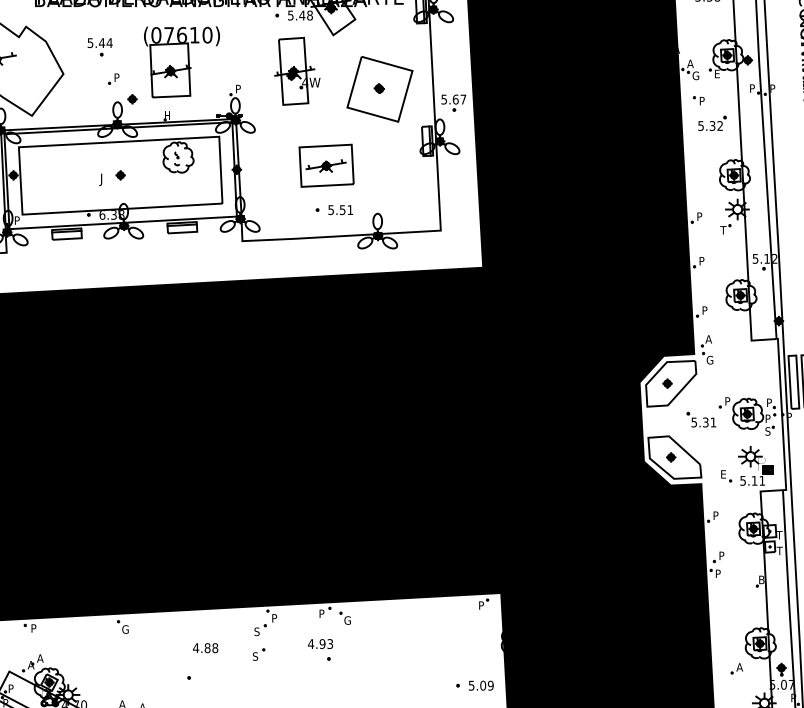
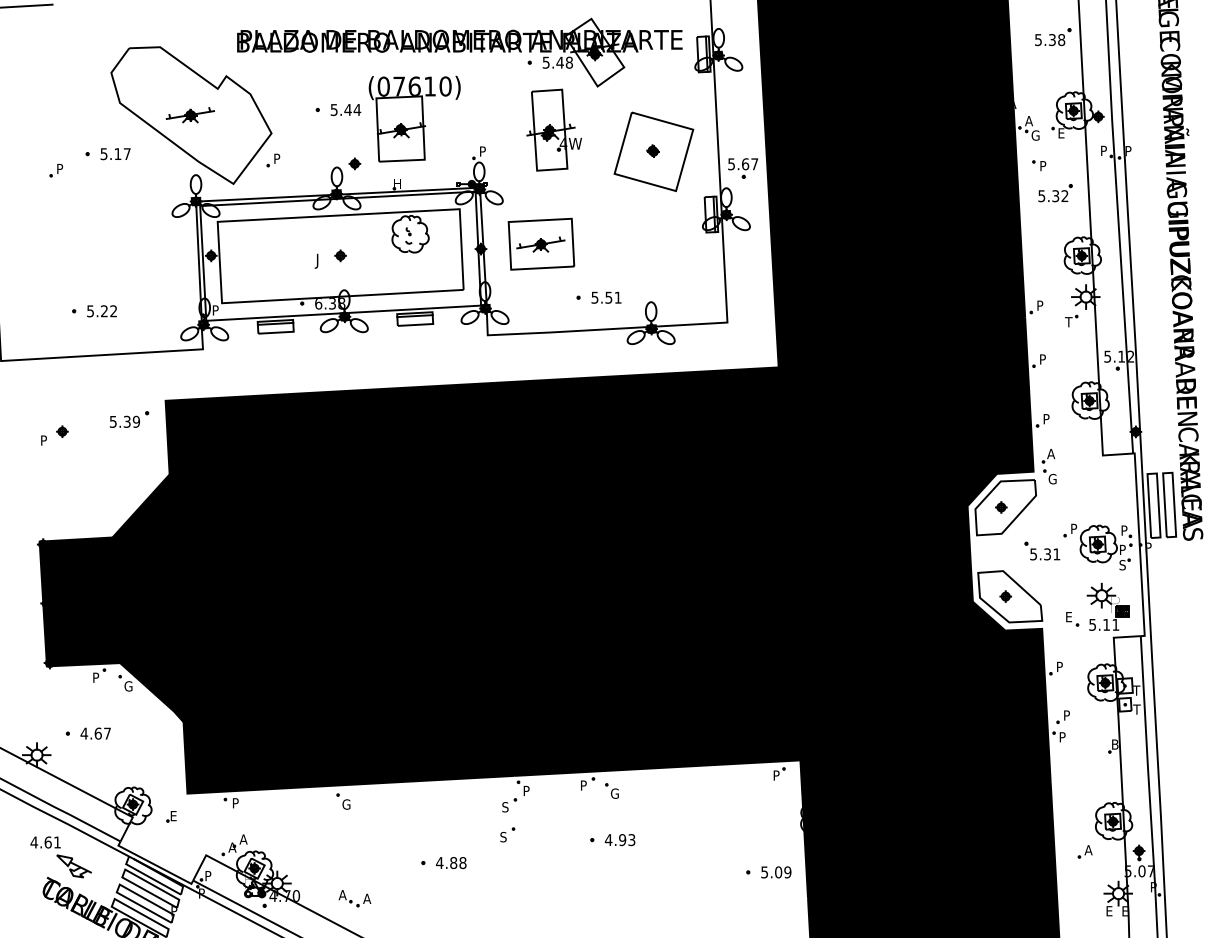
text: (99, 42) -> (345, 109), moved
part: (113, 79) -> (273, 160), moved
part: (326, 165) -> (541, 243), moved
text: (320, 644) -> (619, 840), moved
text: (205, 648) -> (451, 863), moved

